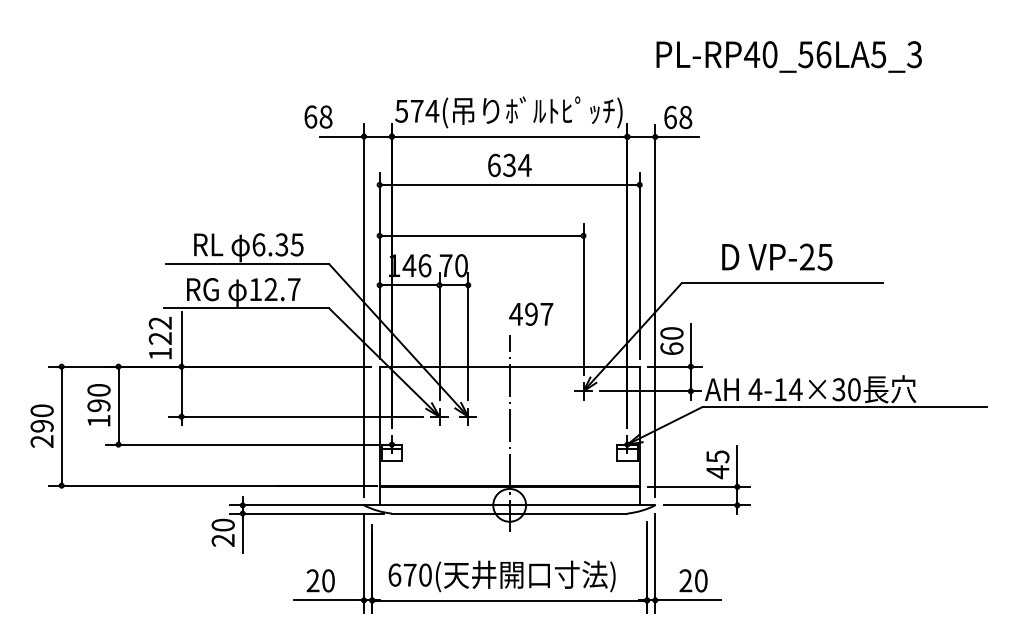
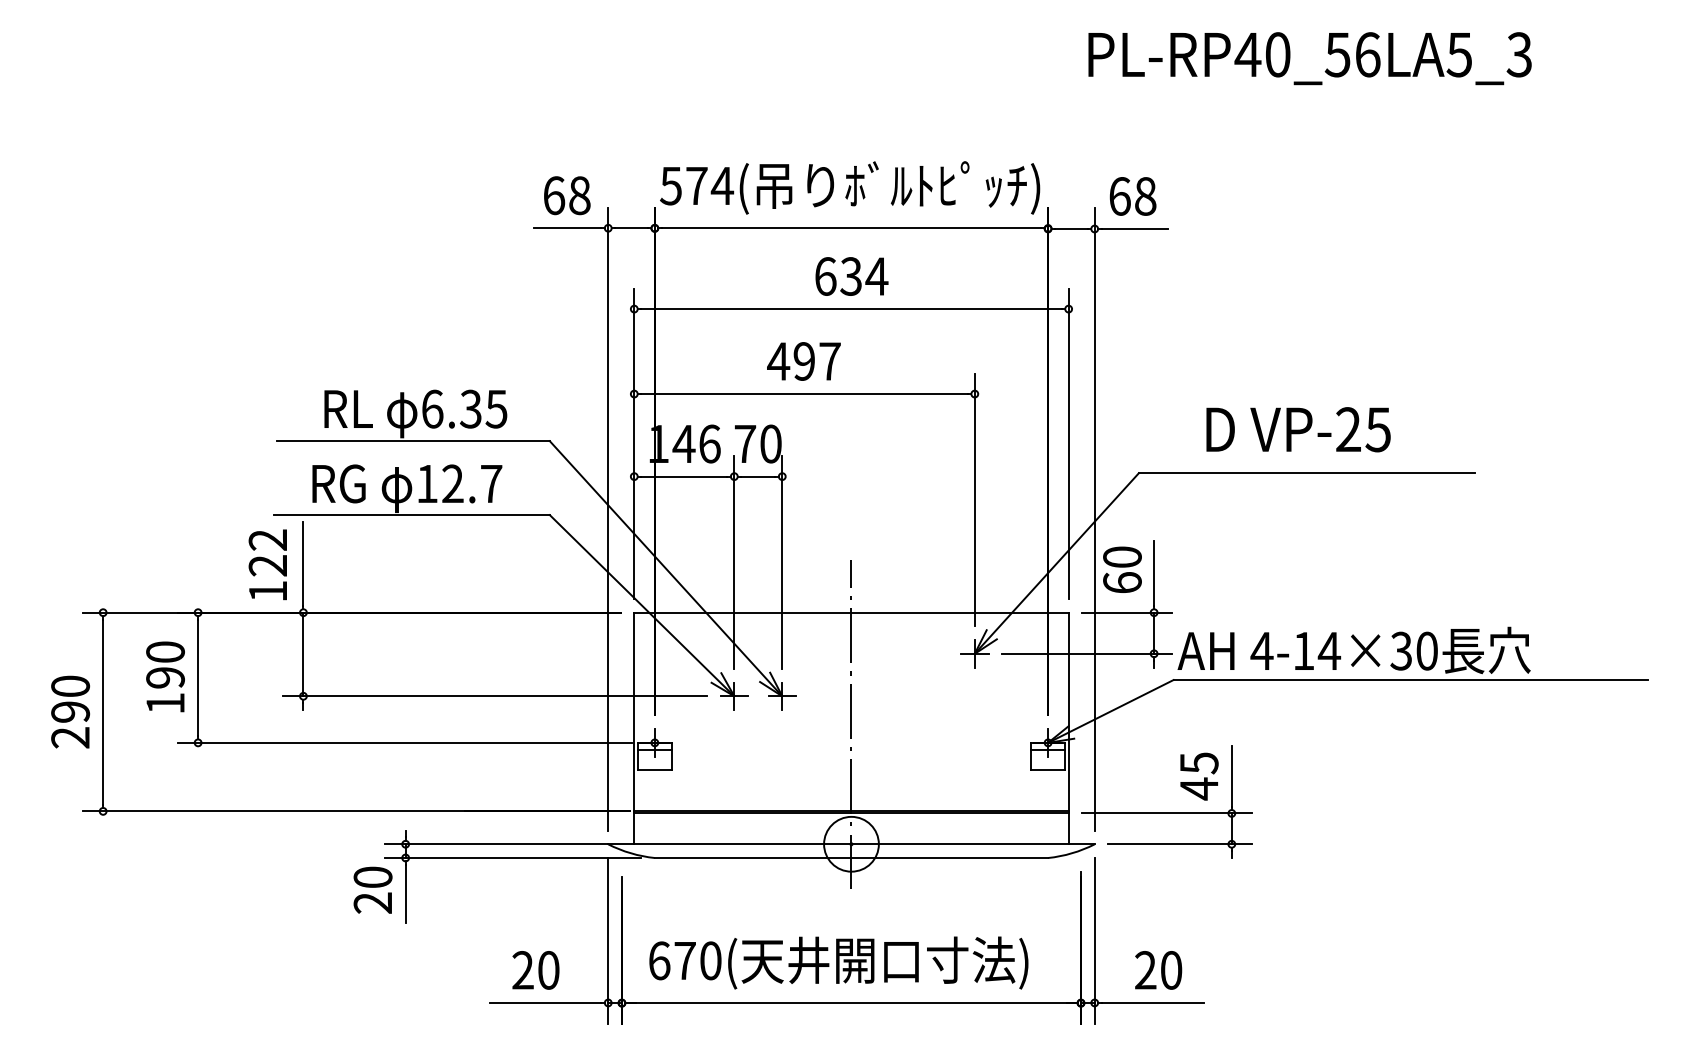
text: (788, 56) -> (1308, 57), moved
text: (318, 116) -> (567, 194), moved
text: (531, 313) -> (804, 360), moved

